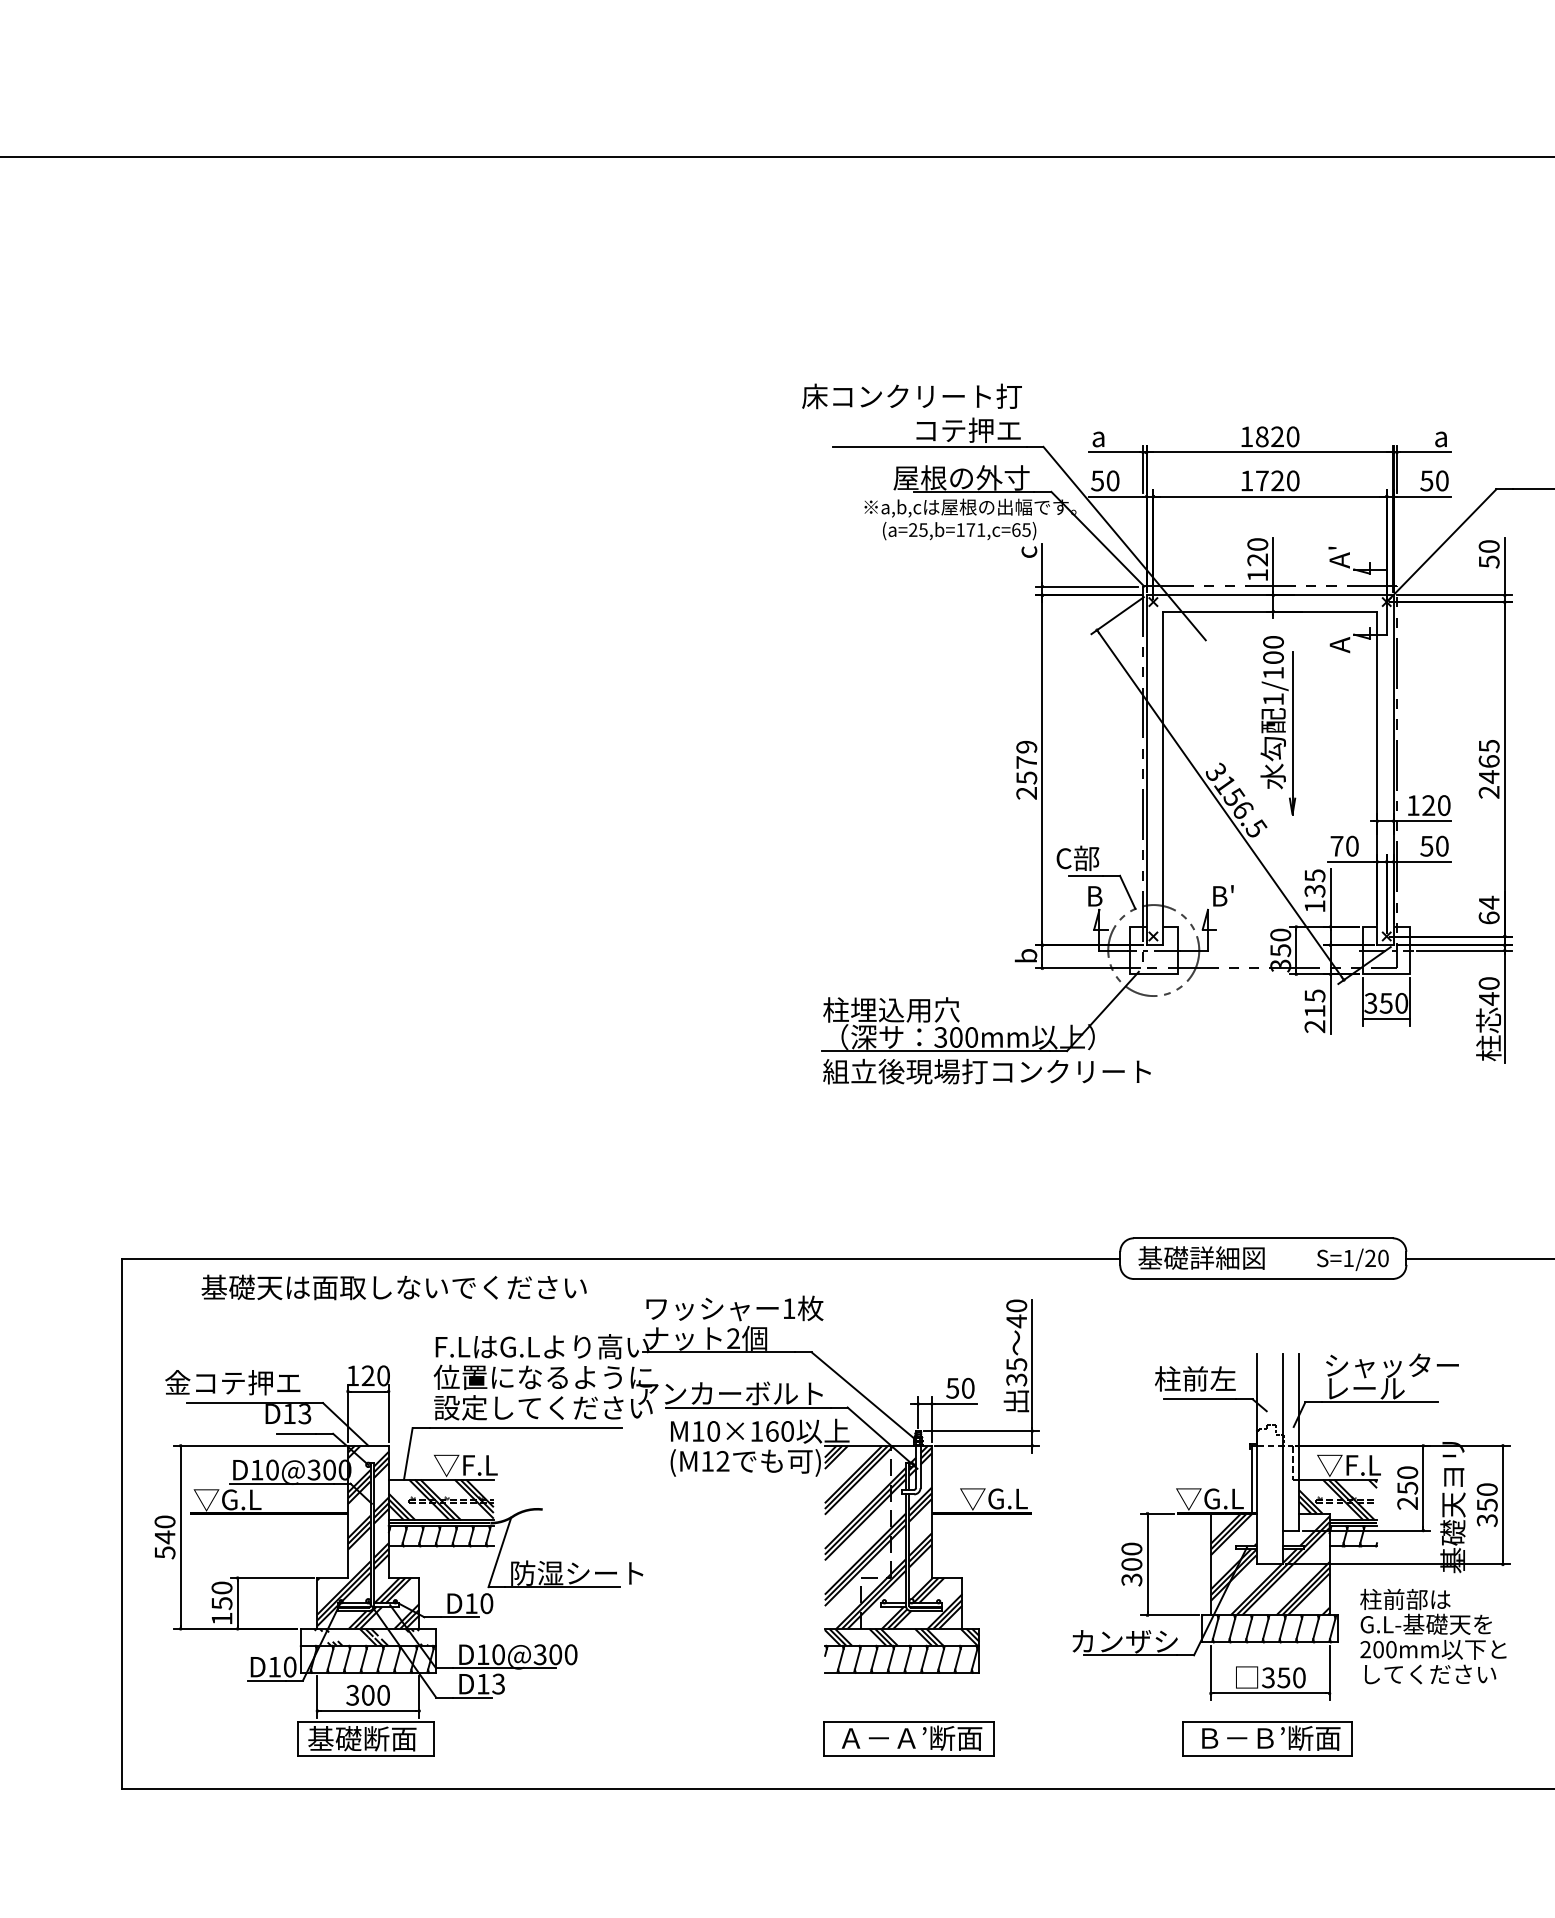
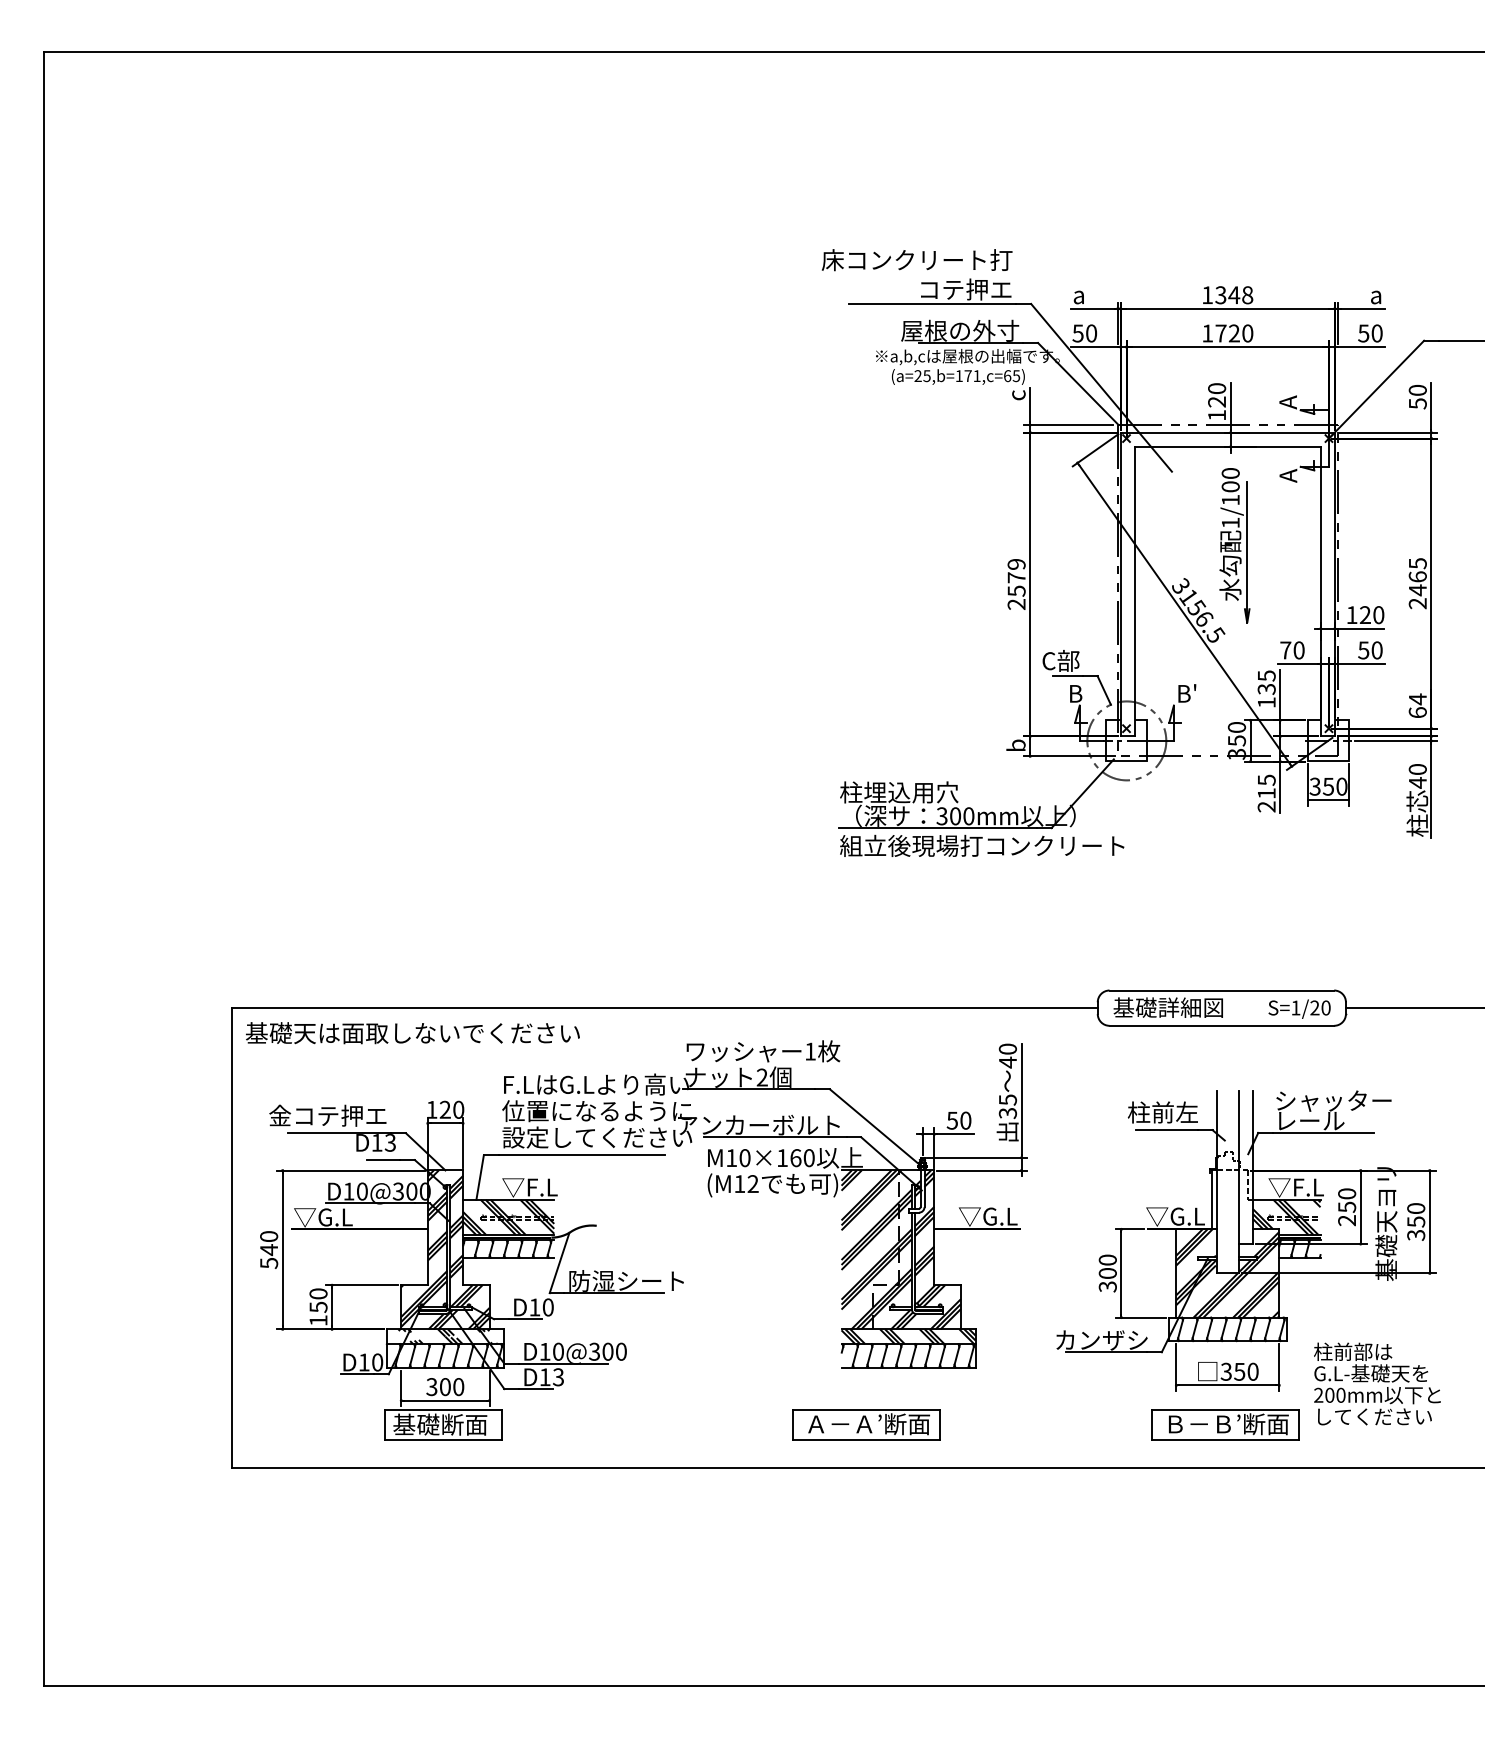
text: (1277, 437) -> (1234, 295), 1820 -> 1348
text: (1332, 547) -> (1281, 391), A' -> A
text: (393, 1287) -> (412, 1033), moved
text: (1433, 1635) -> (1377, 1383), moved
part: (909, 1738) -> (866, 1424), moved

